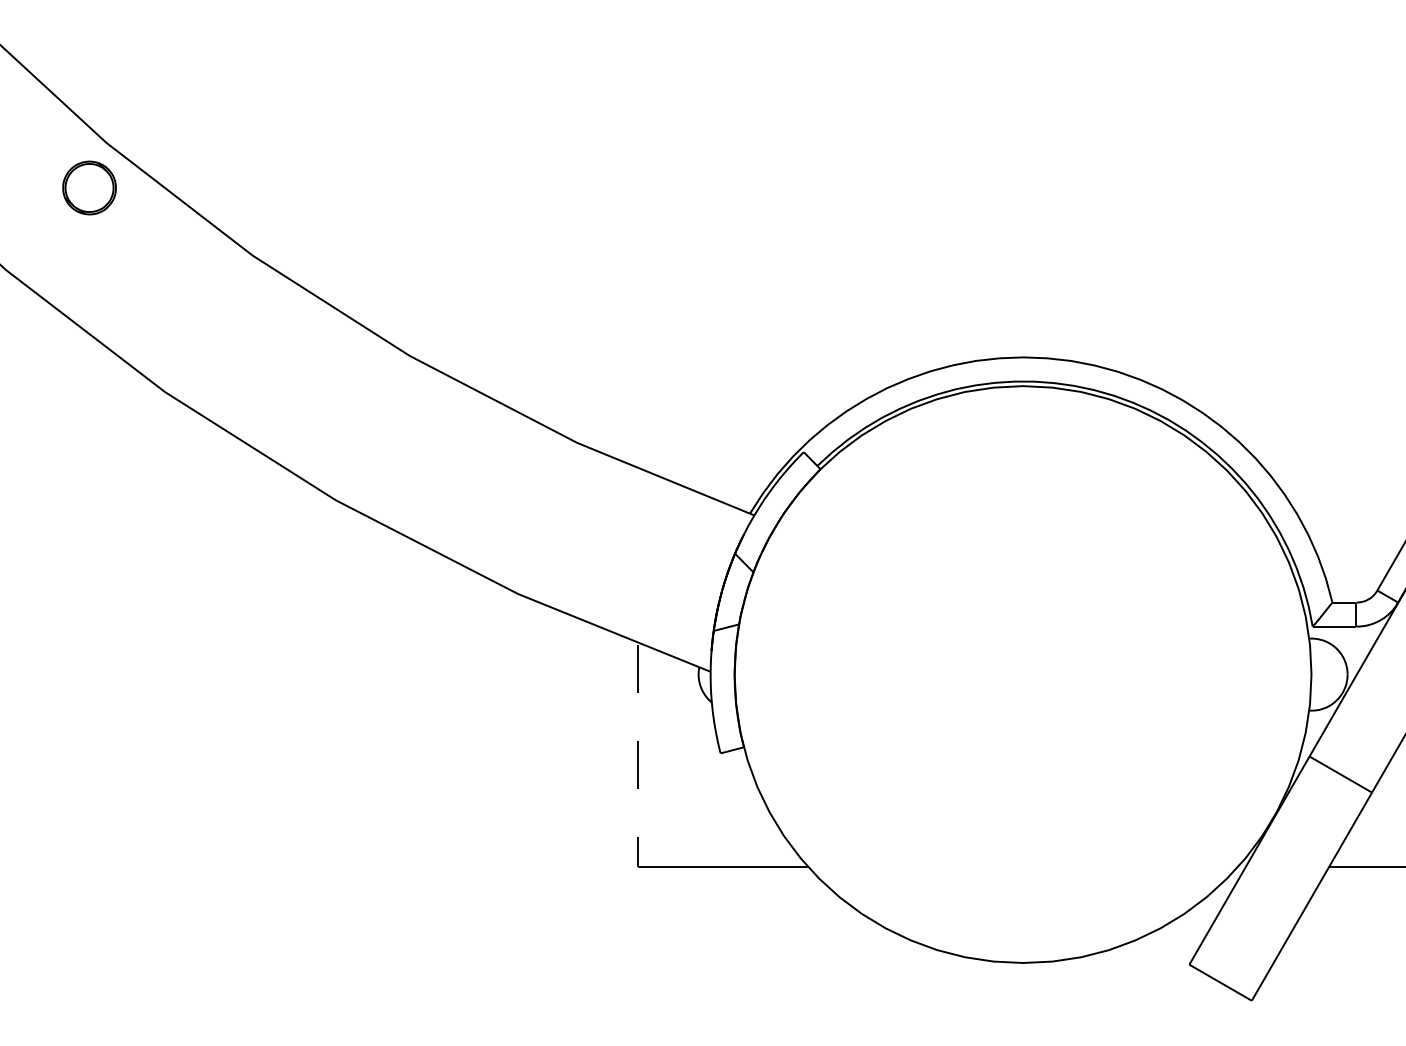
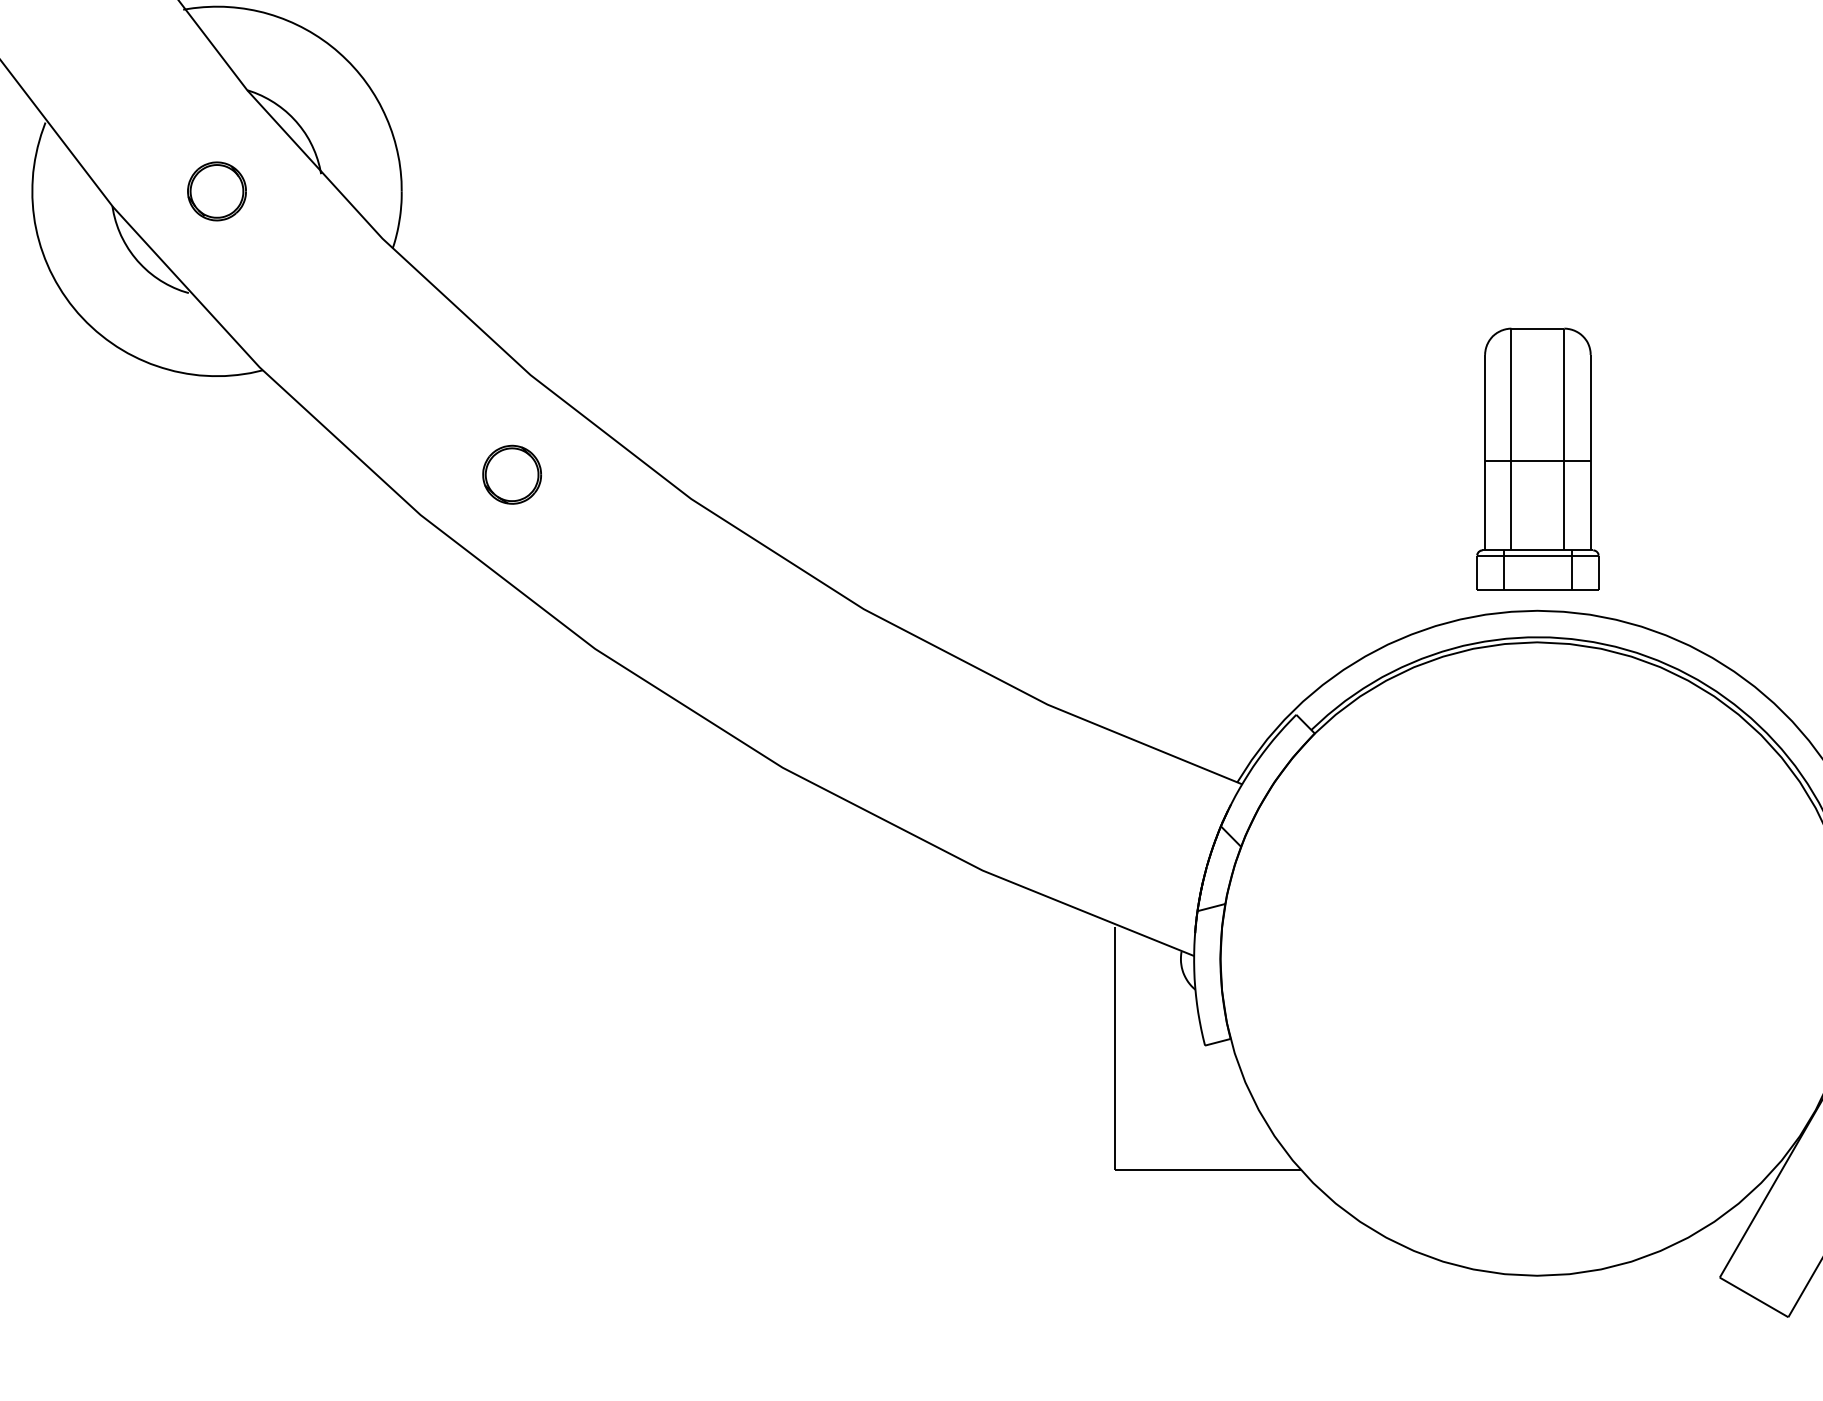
part: (88, 187) -> (511, 474), moved
part: (1023, 218) -> (1537, 458), added
line: (638, 756) -> (1114, 1048), dashed -> solid

